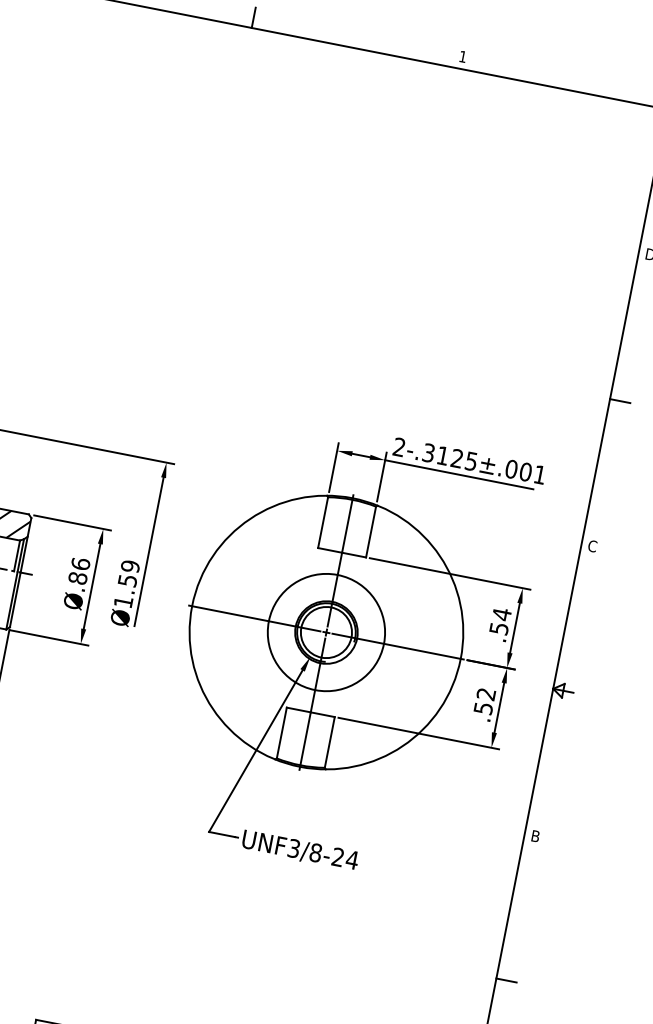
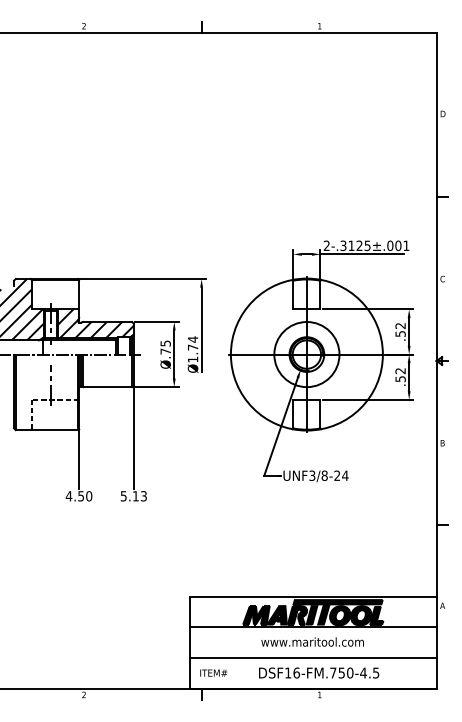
text: (79, 571) -> (165, 347), Ø.86 -> Ø.75
text: (128, 573) -> (192, 343), Ø1.59 -> Ø1.74
text: (501, 613) -> (400, 325), .54 -> .52

